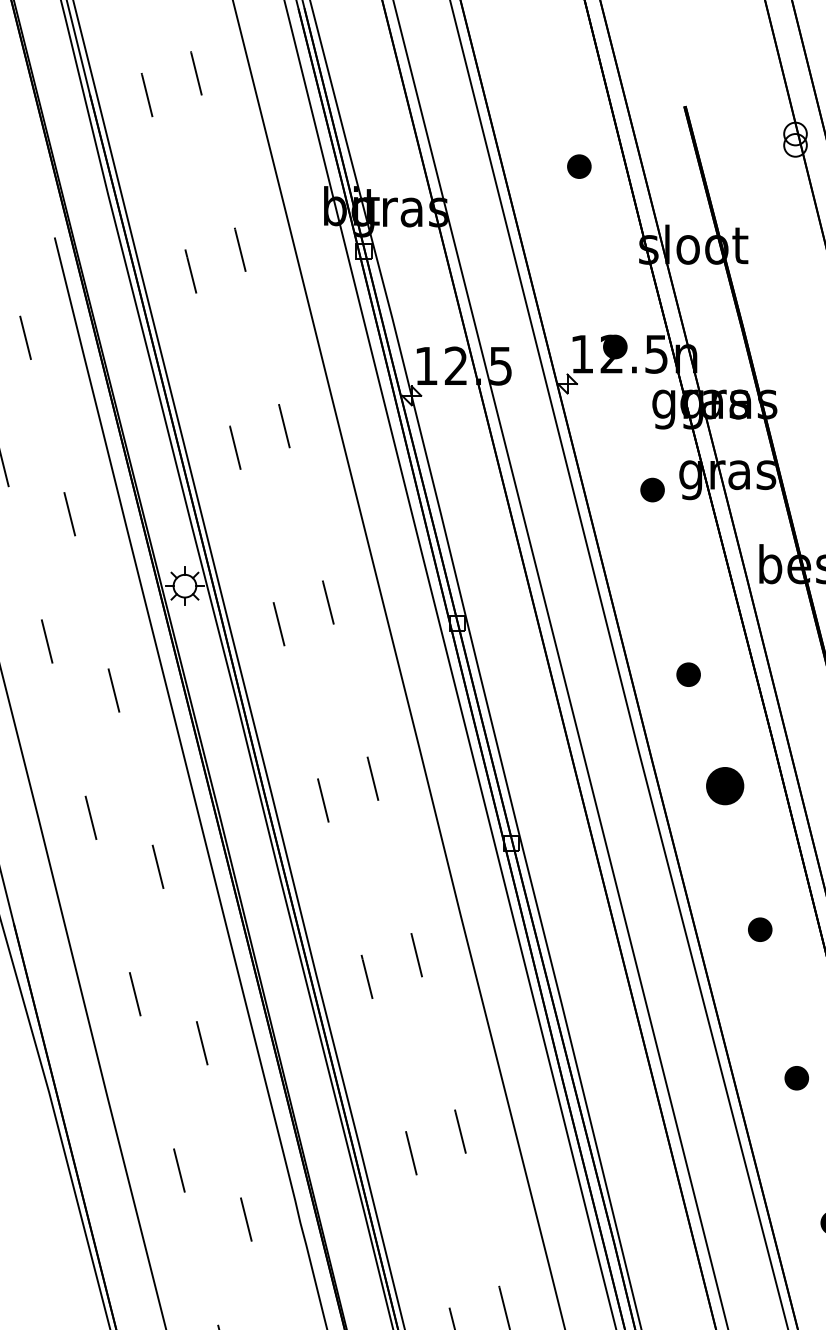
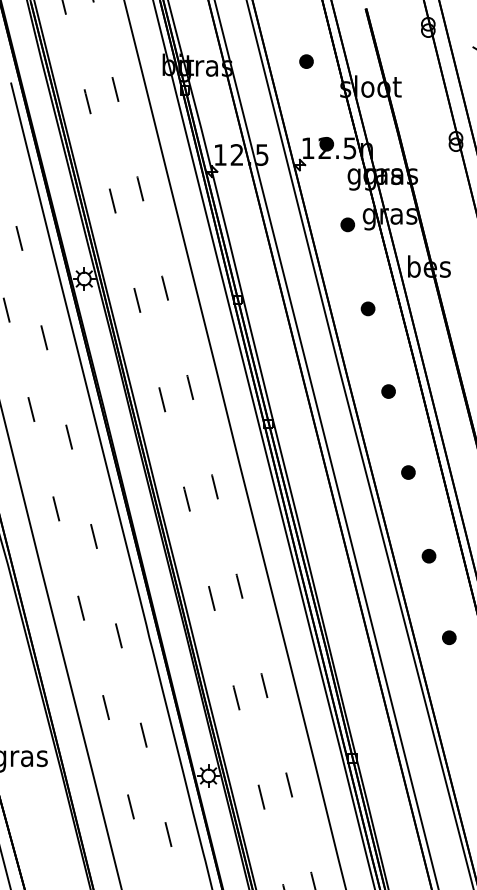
part: (579, 166) -> (306, 61), moved
part: (687, 674) -> (367, 308), moved
part: (724, 785) -> (388, 391), size x0.62

